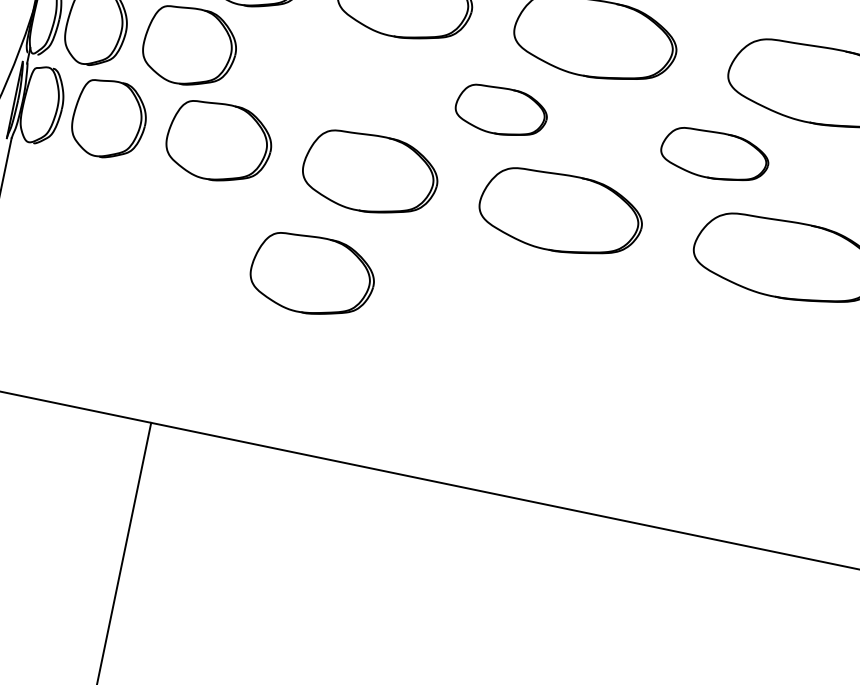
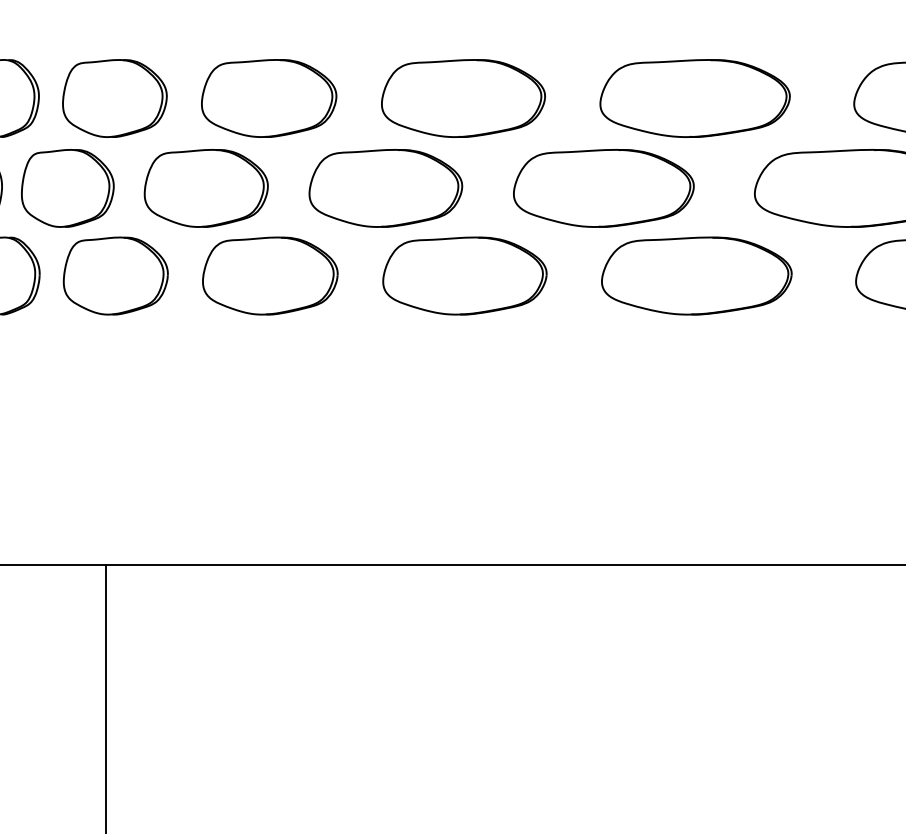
part: (501, 111) -> (385, 188), size x1.67
part: (714, 155) -> (603, 188), size x1.67
part: (311, 275) -> (205, 188), moved

